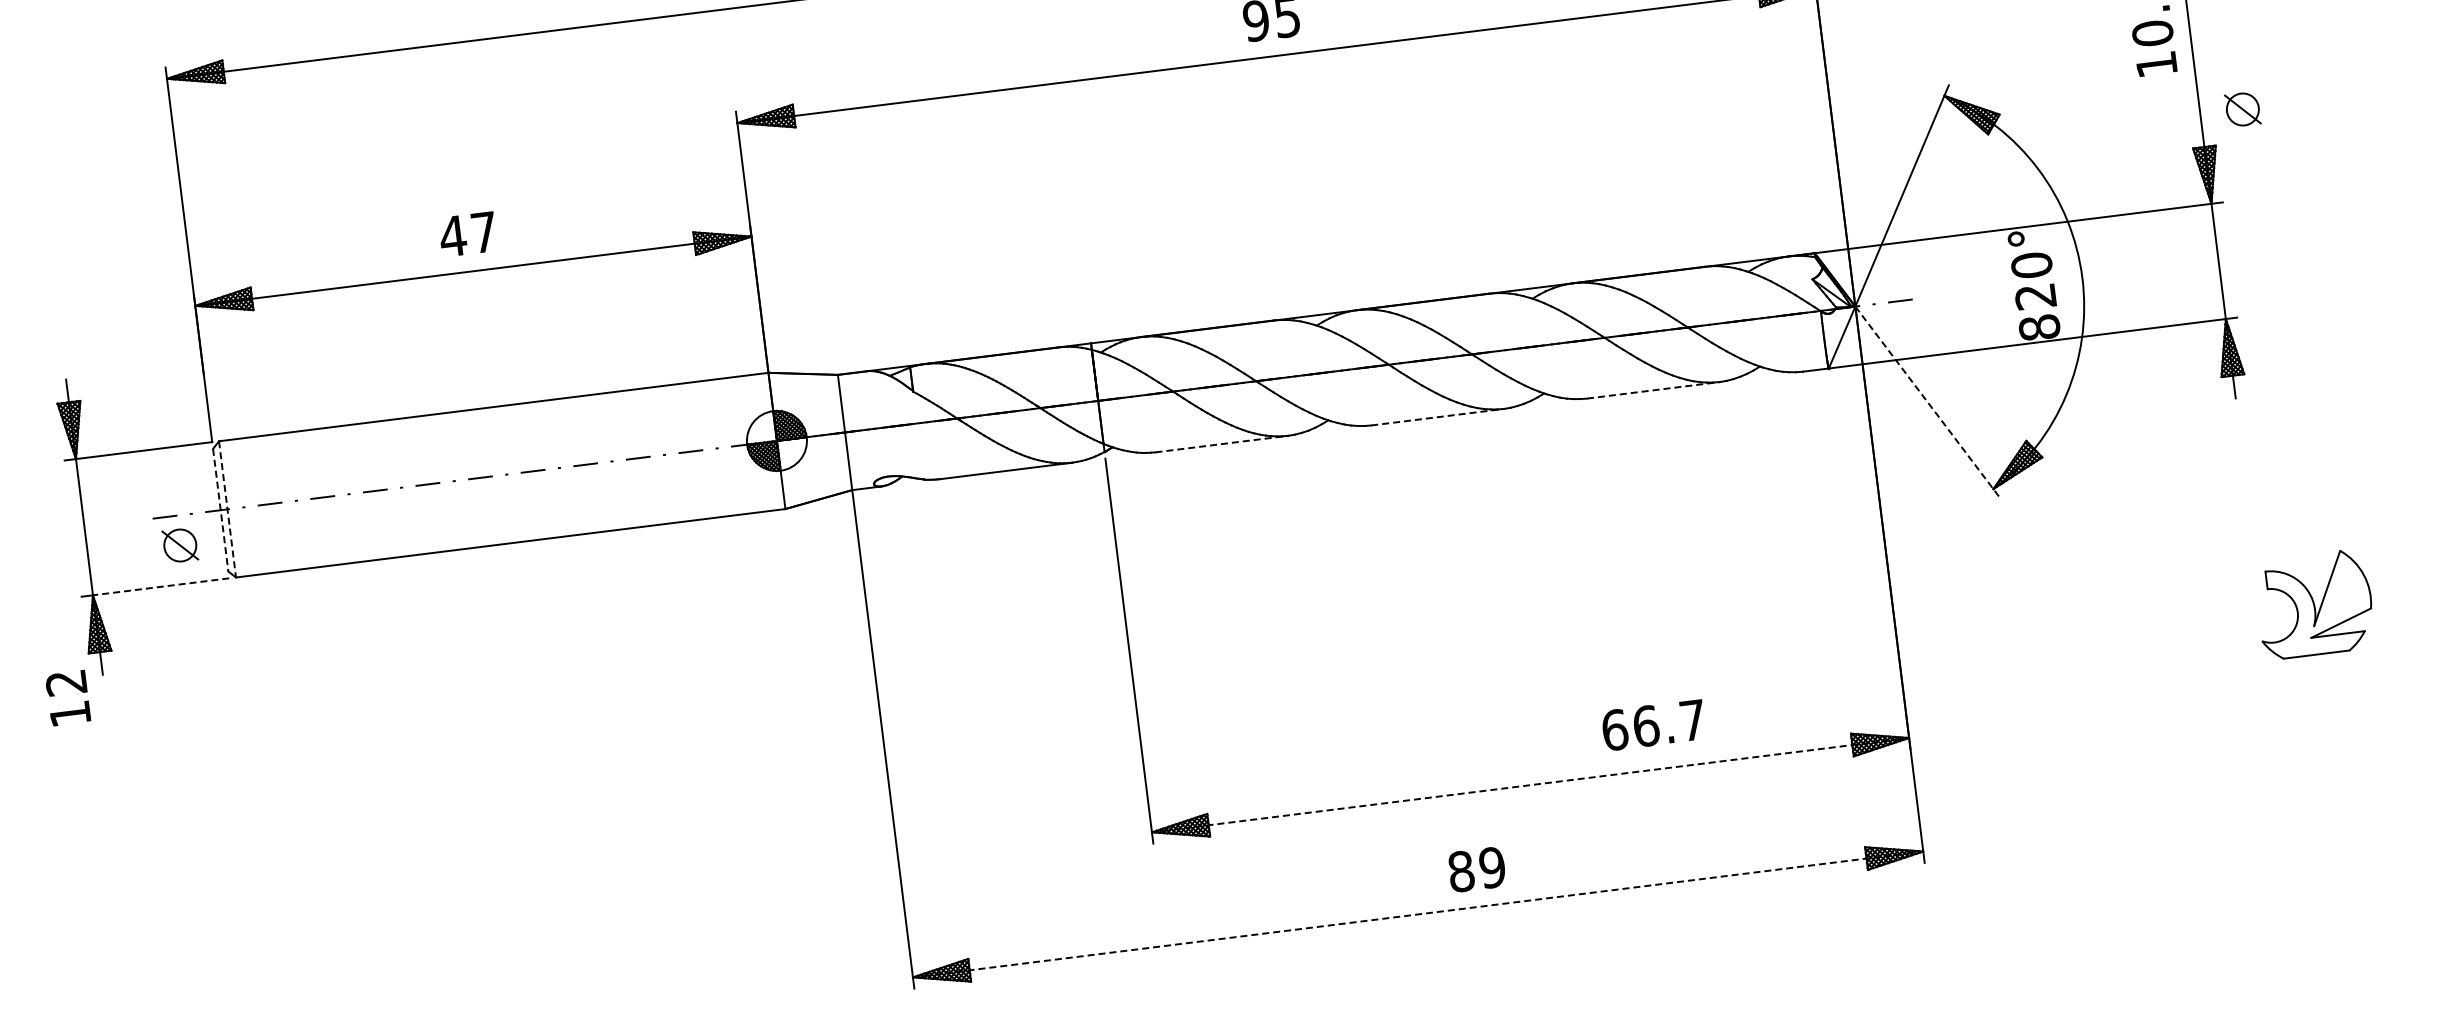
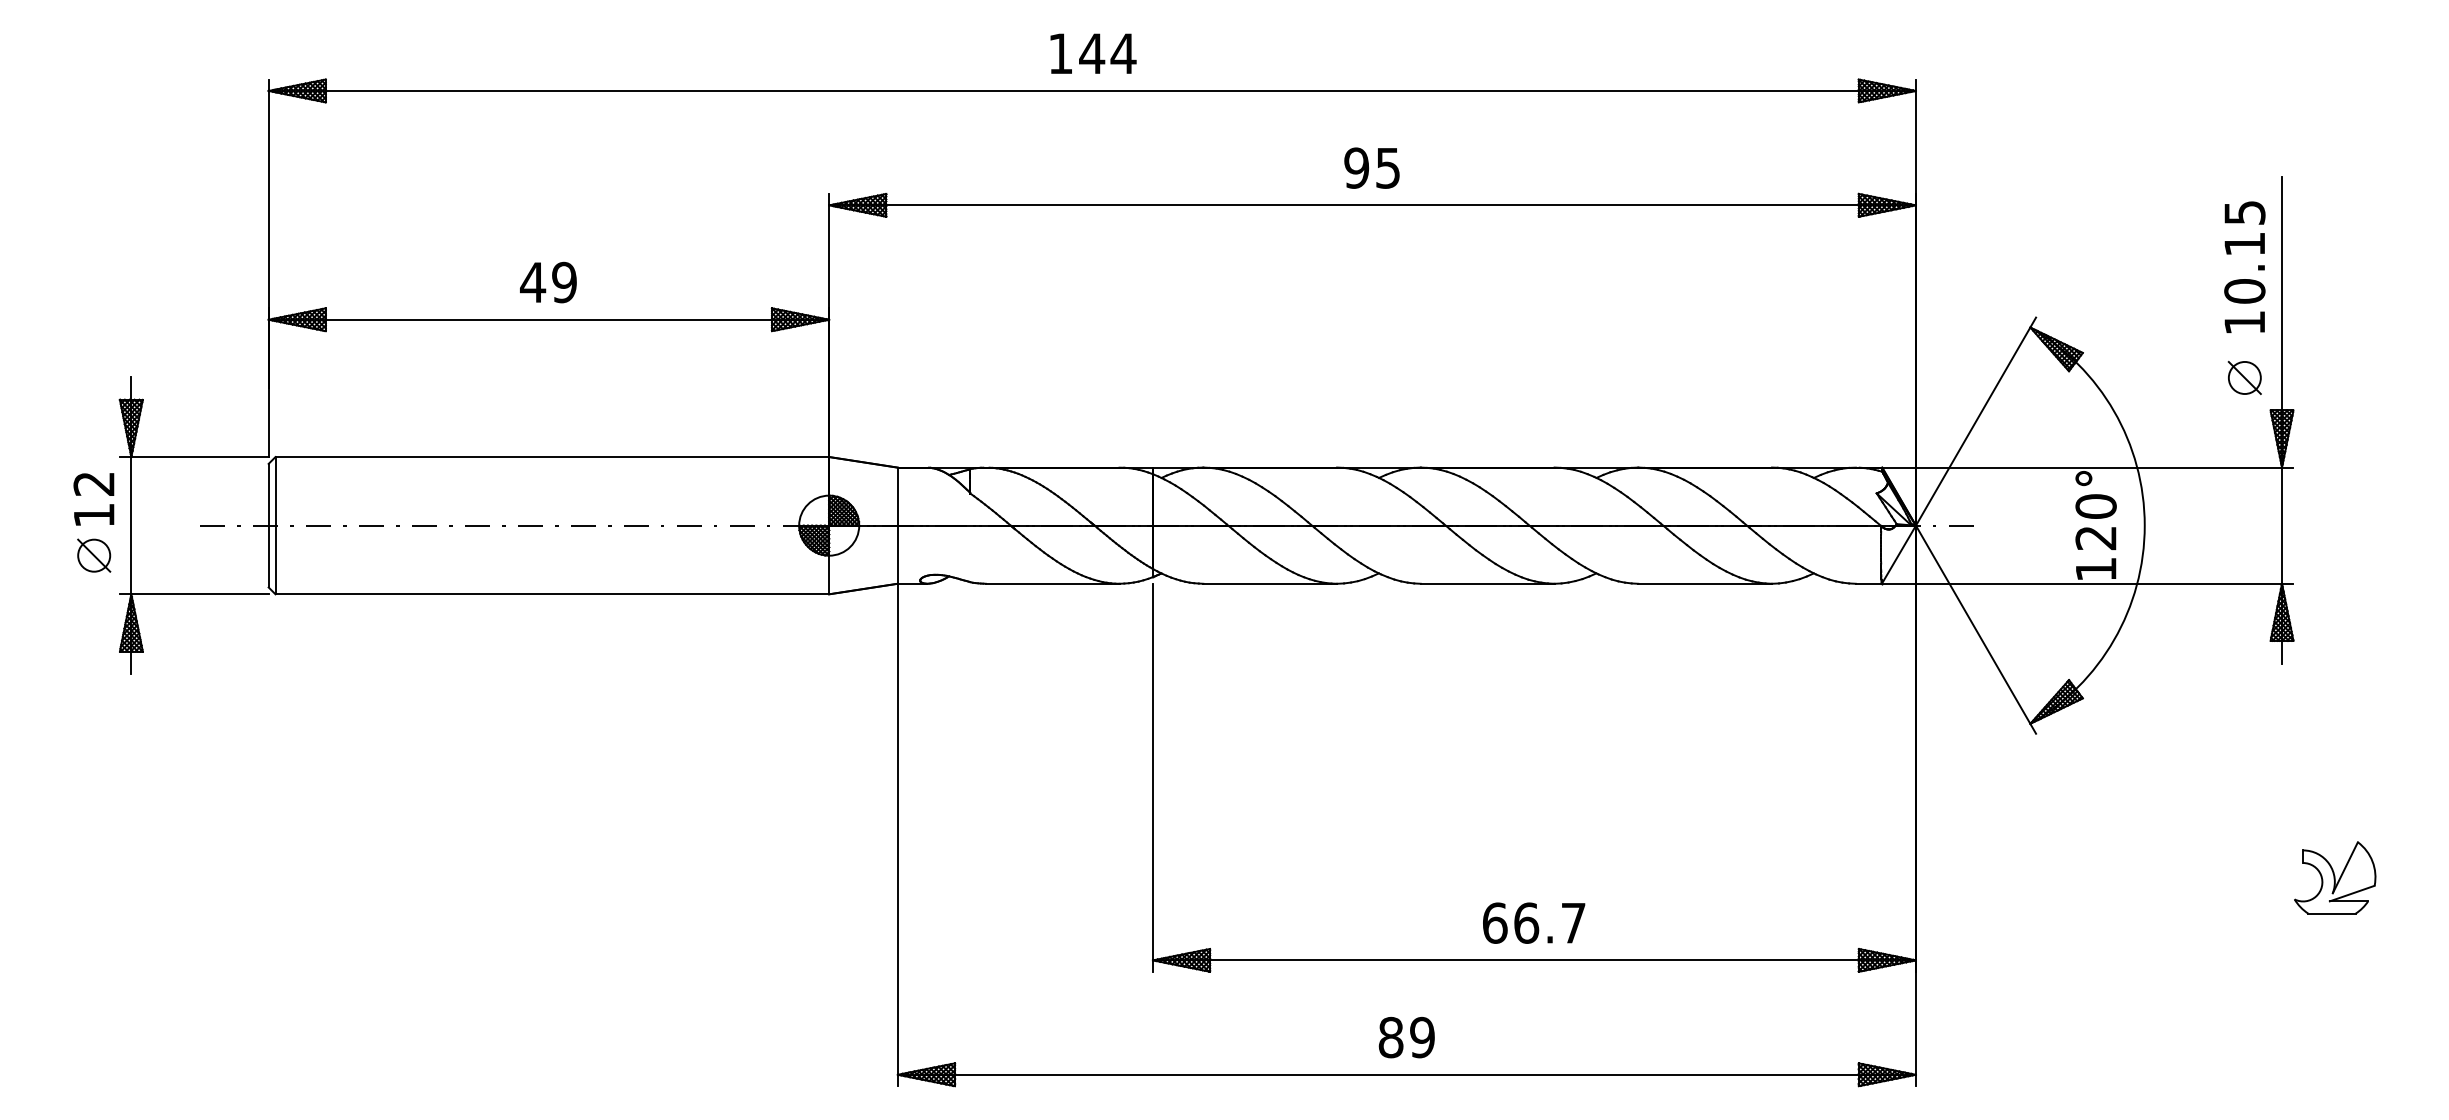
part: (2242, 109) -> (2244, 377), moved
text: (484, 232) -> (564, 282), 47 -> 49
text: (2038, 327) -> (2095, 569), 820° -> 120°
line: (1653, 390) -> (1705, 583), dashed -> solid
line: (1928, 403) -> (1976, 630), dashed -> solid
line: (1437, 416) -> (1487, 583), dashed -> solid
line: (1222, 443) -> (1270, 583), dashed -> solid
line: (227, 509) -> (275, 525), dashed -> solid
line: (220, 510) -> (268, 525), dashed -> solid
part: (180, 545) -> (94, 555), moved
line: (161, 586) -> (200, 594), dashed -> solid
part: (2315, 603) -> (2335, 877), size x0.71
text: (67, 698) -> (93, 499), moved
text: (1654, 724) -> (1534, 922), moved
line: (1530, 785) -> (1534, 960), dashed -> solid
text: (1476, 869) -> (1406, 1037), moved
line: (1418, 914) -> (1407, 1074), dashed -> solid

